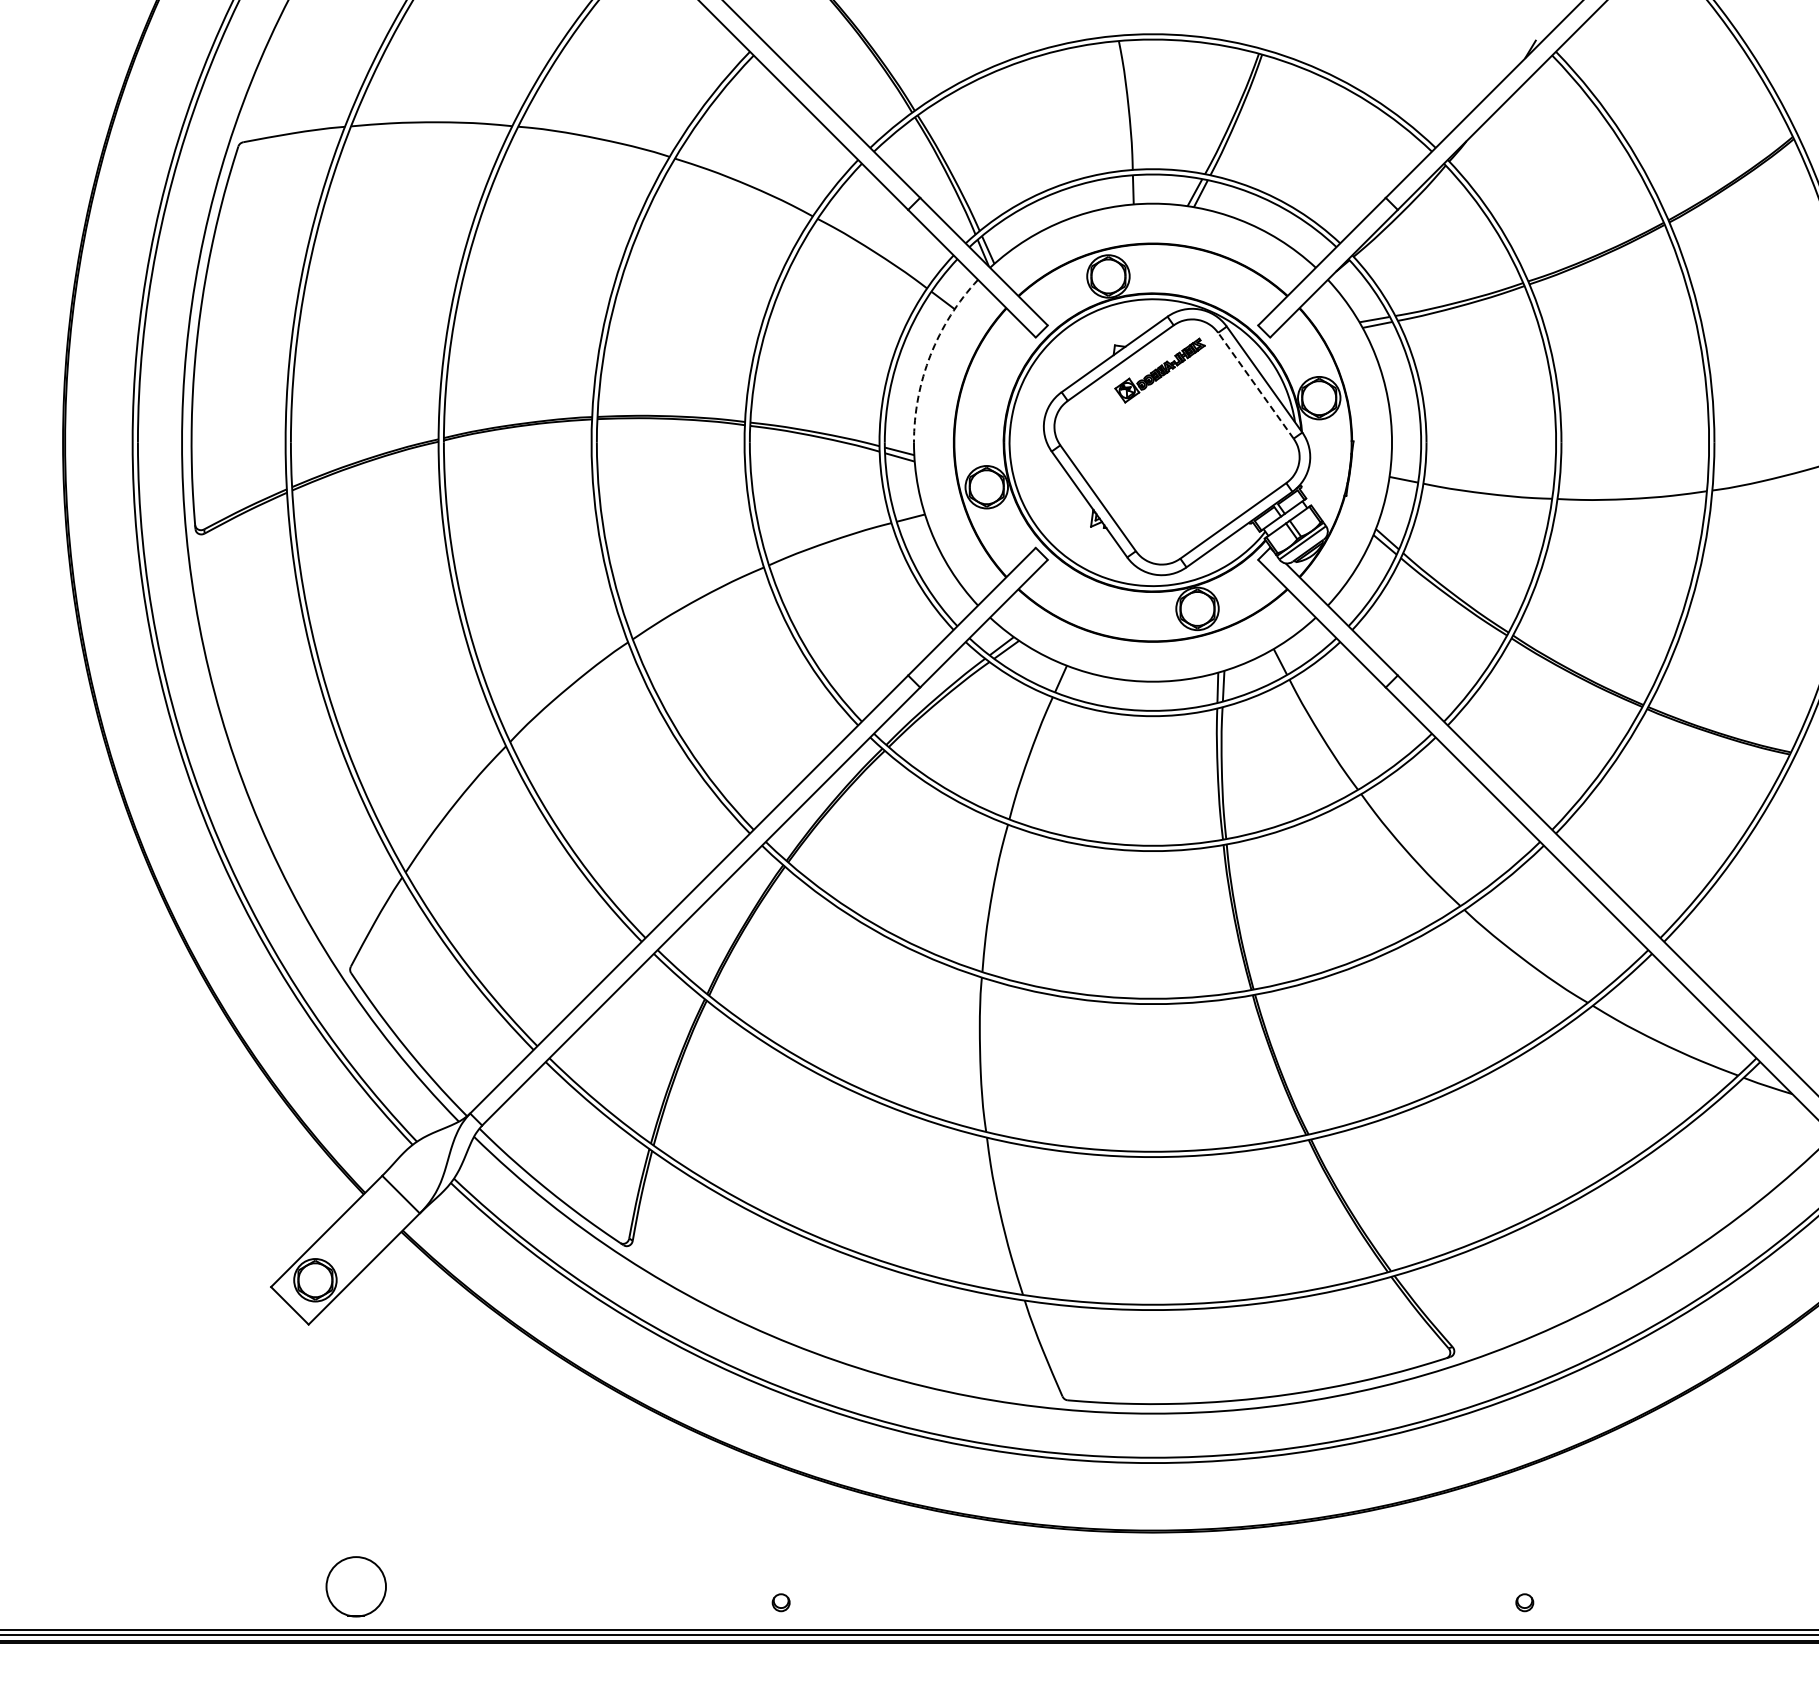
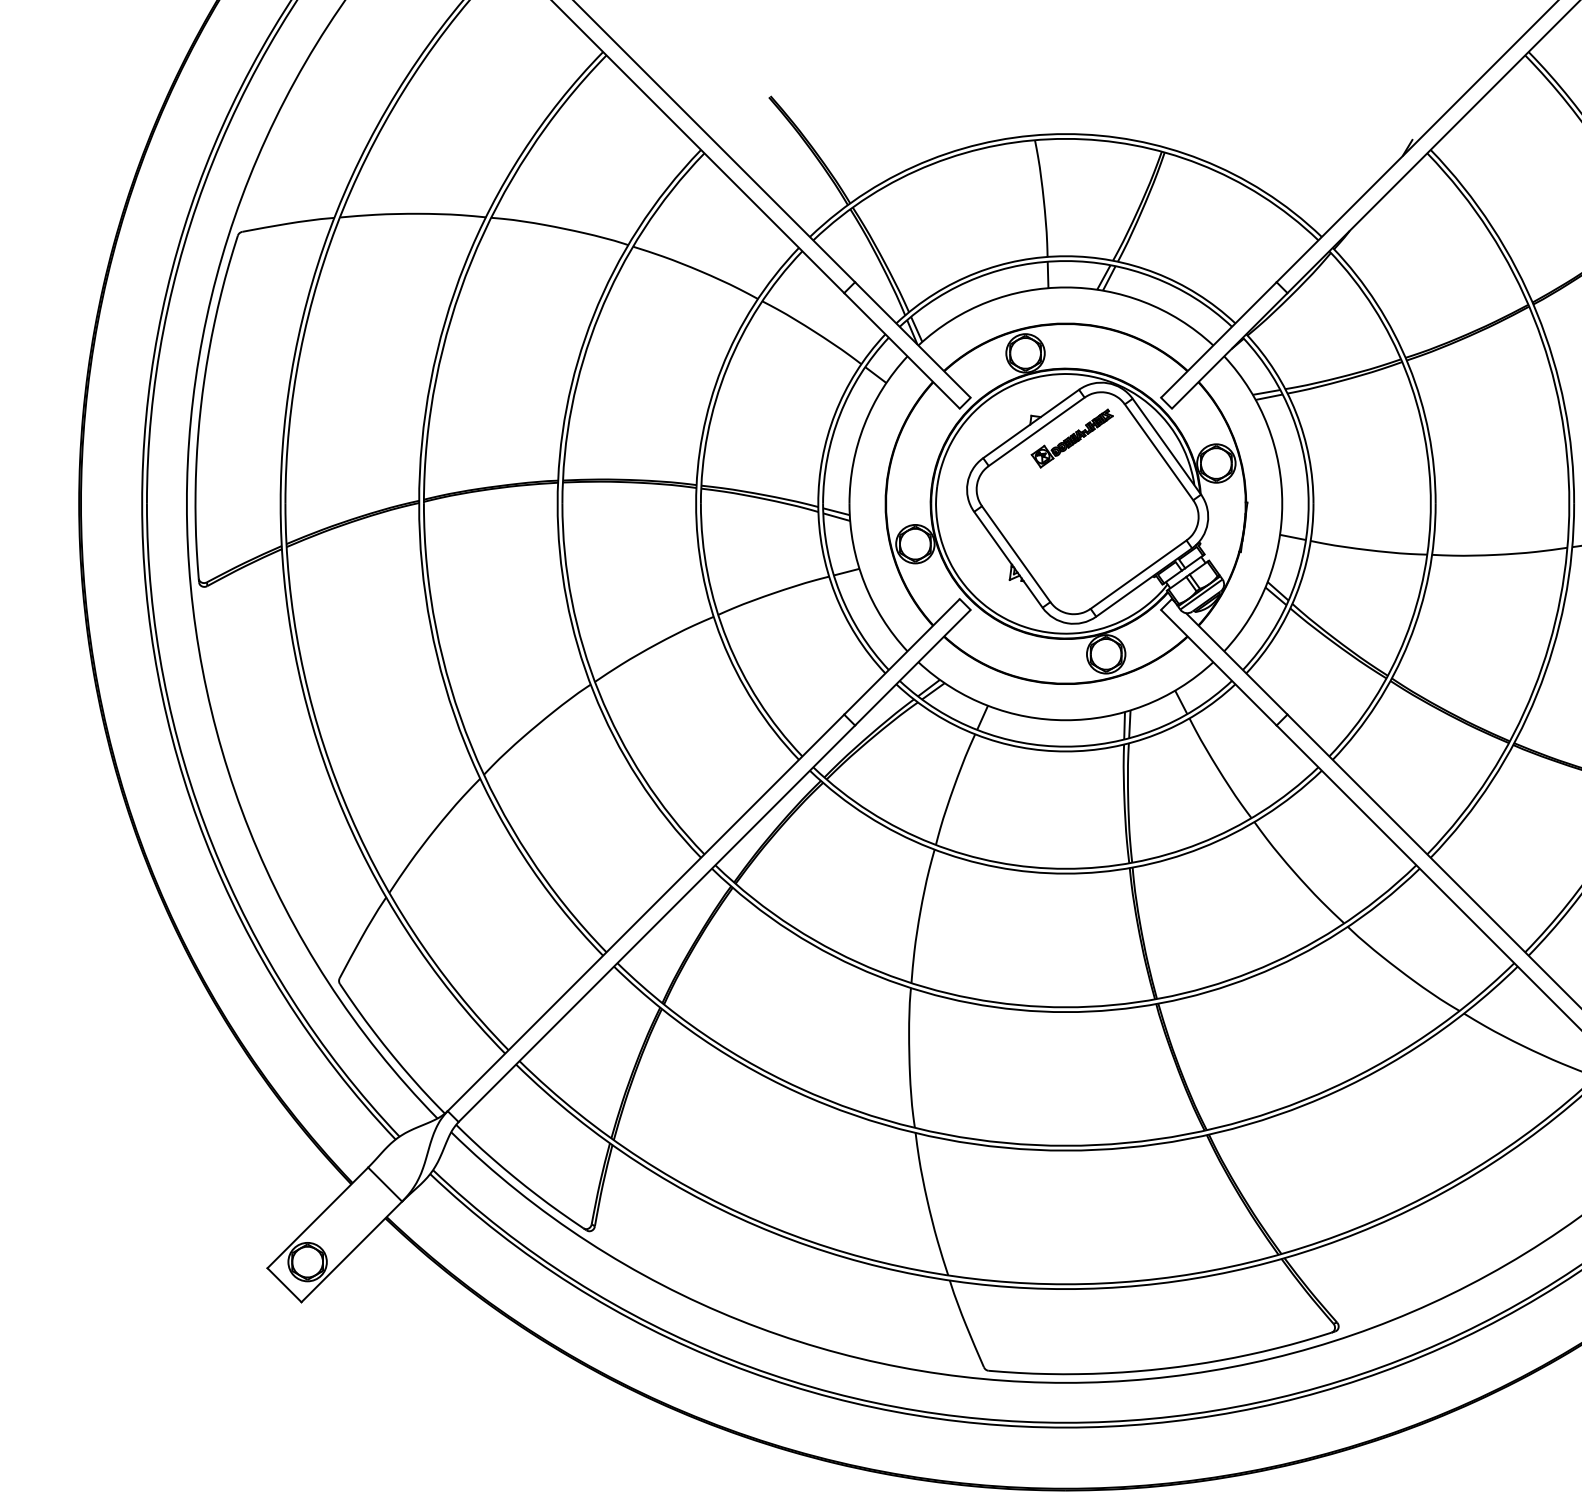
arc: (930, 355) -> (864, 424), dashed -> solid
line: (1255, 385) -> (1158, 452), dashed -> solid

